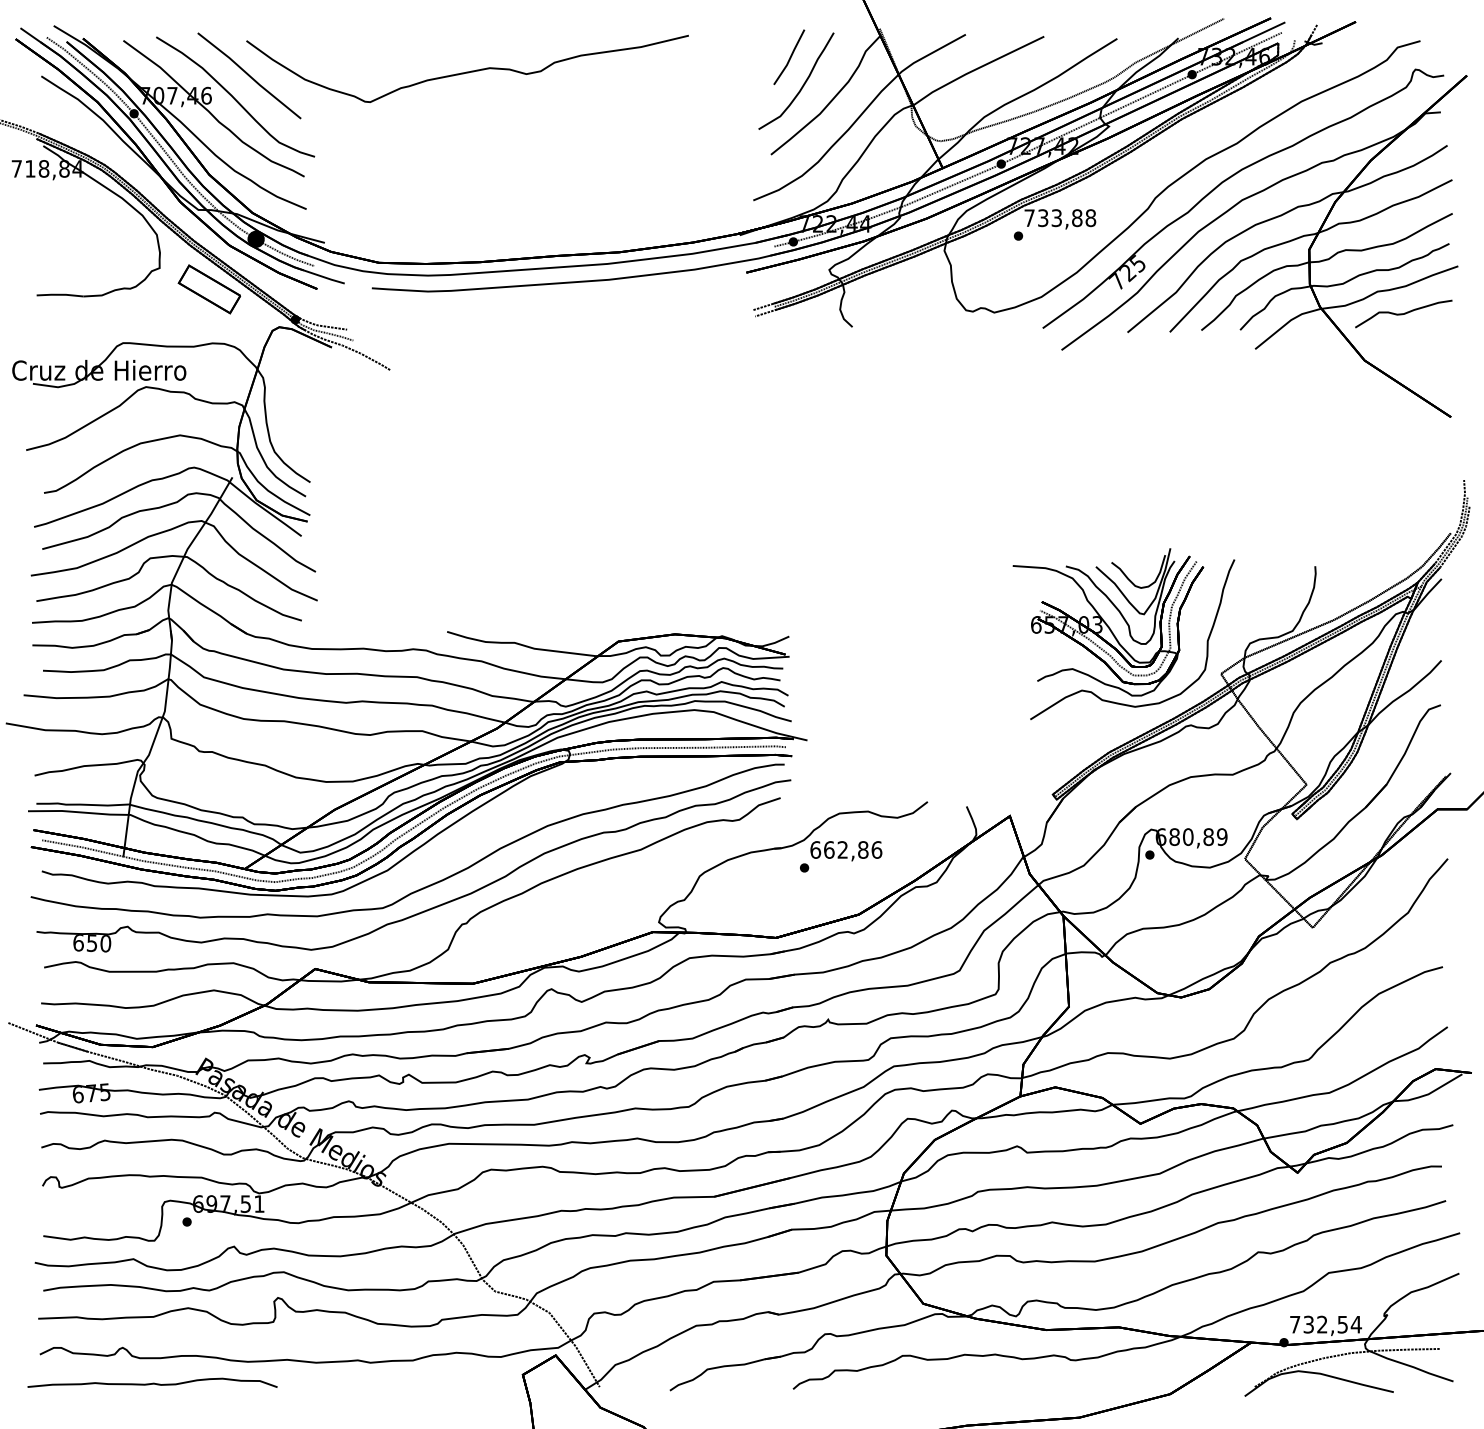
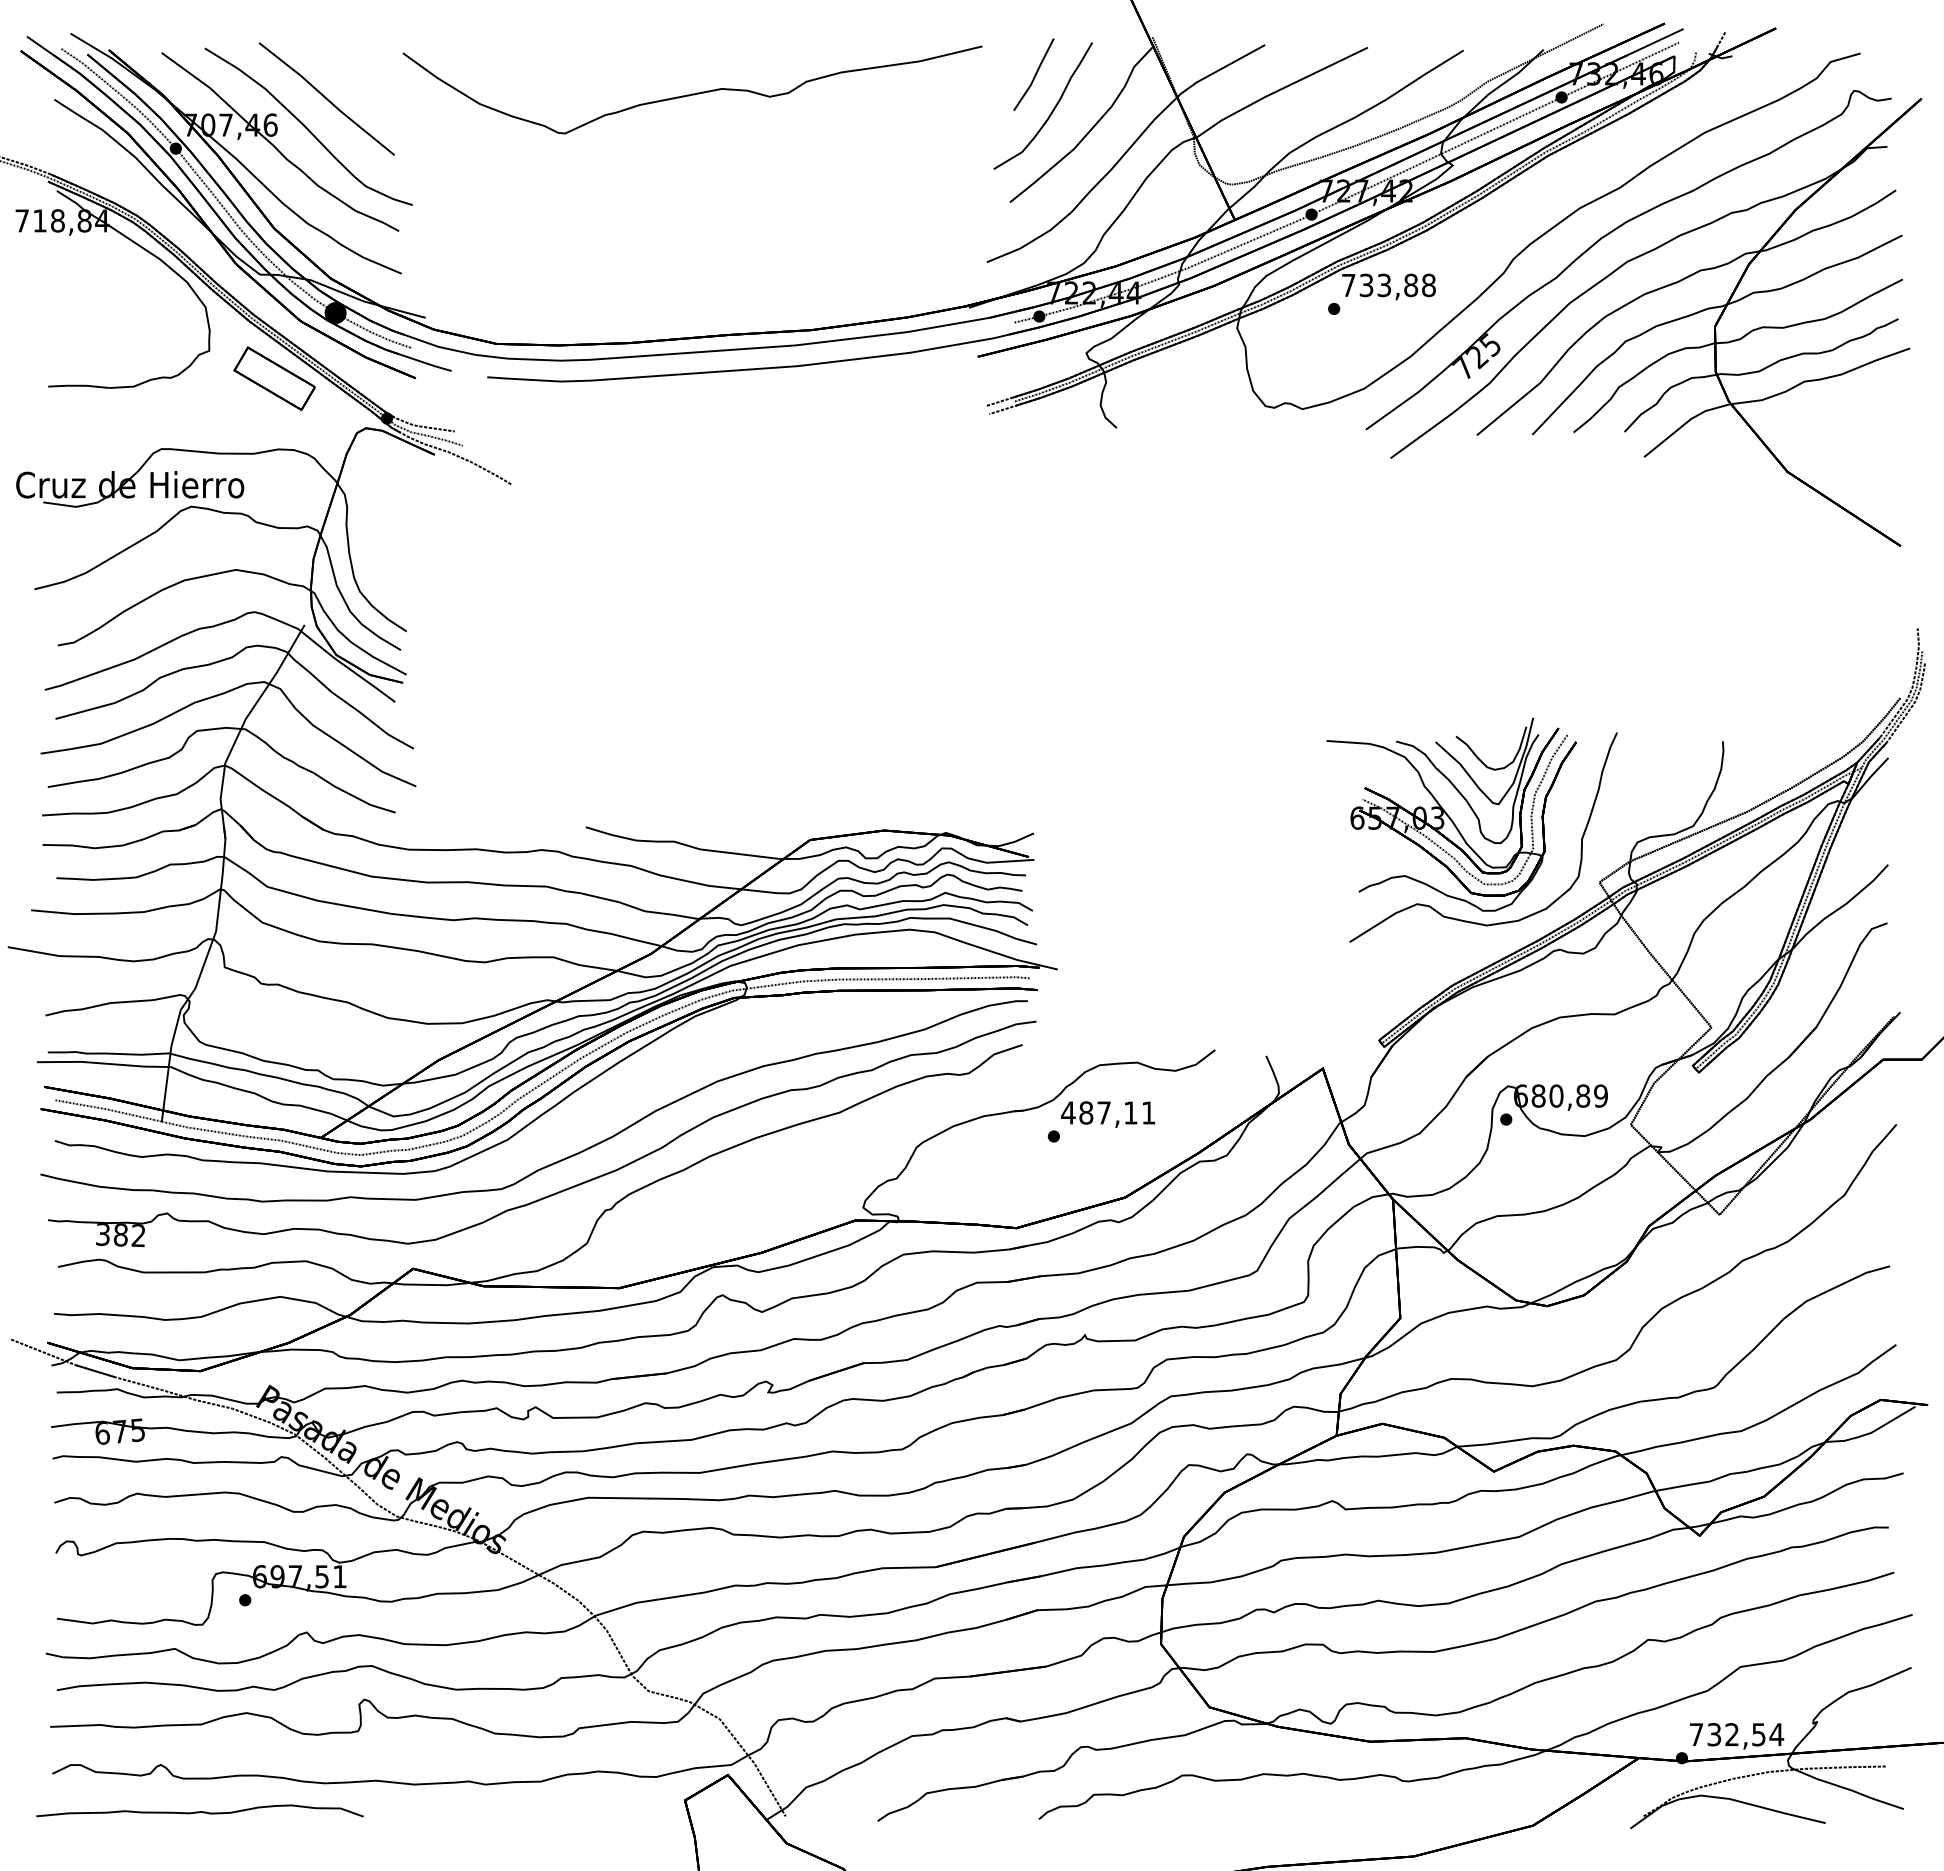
part: (467, 68) -> (692, 89), moved
part: (1403, 313) -> (1838, 410), removed
text: (846, 849) -> (1108, 1112), 662,86 -> 487,11
text: (91, 943) -> (120, 1235), 650 -> 382

